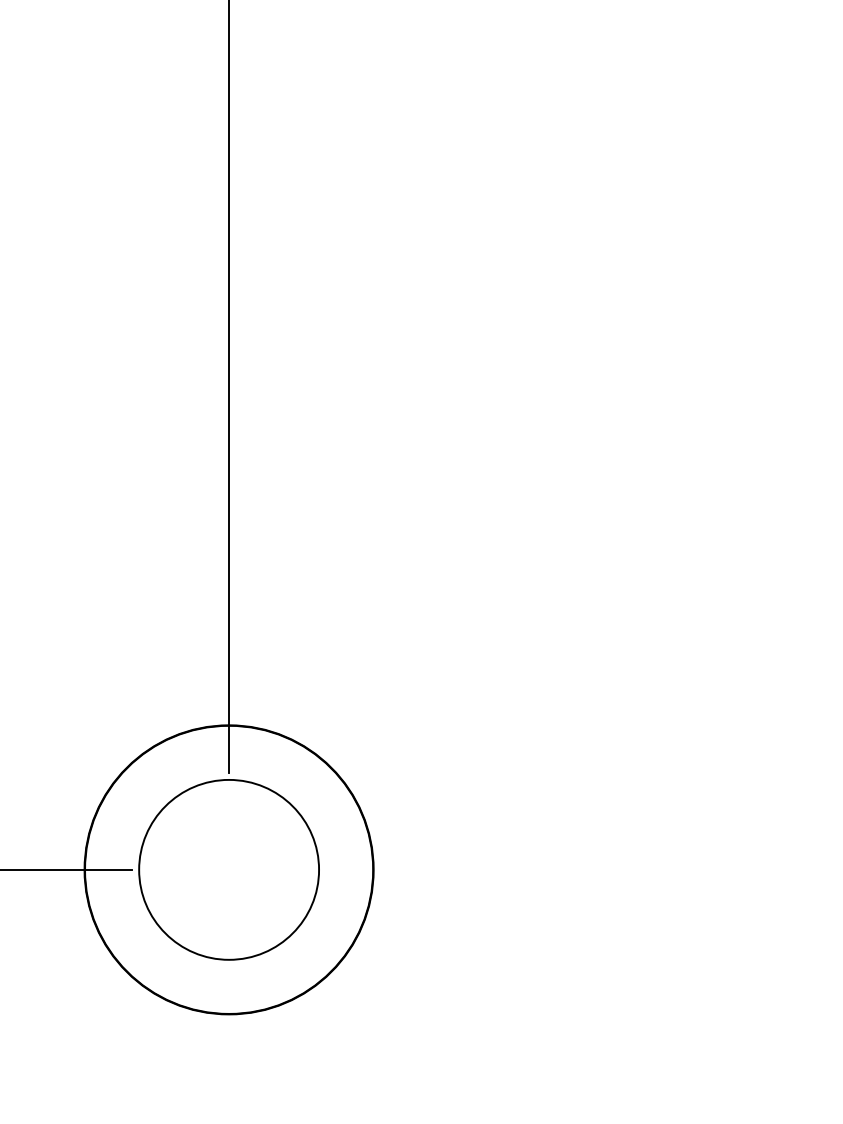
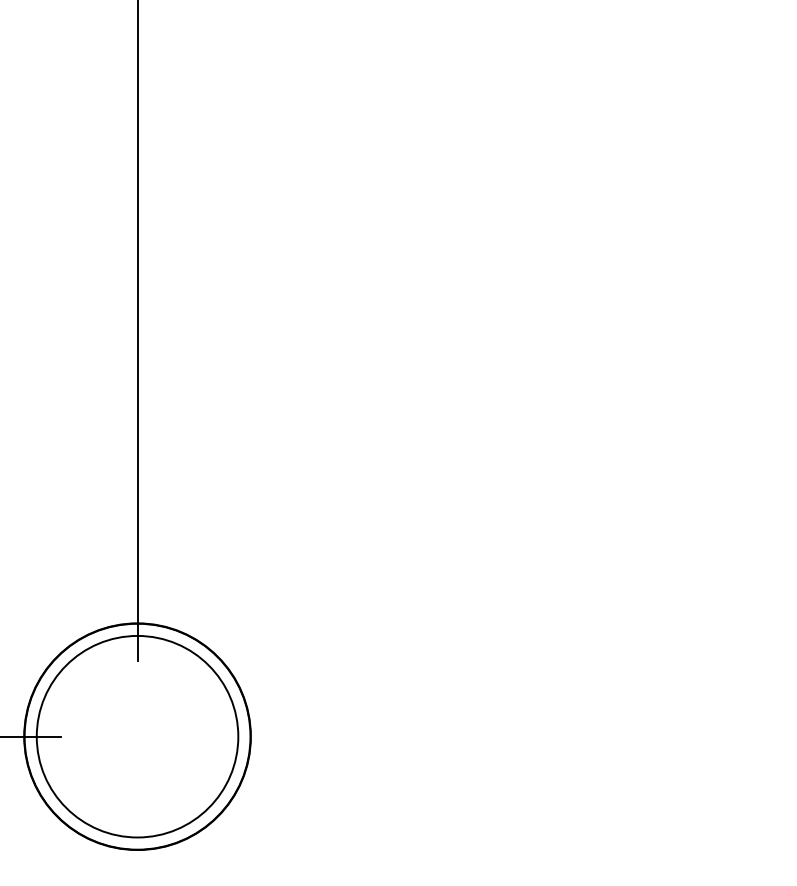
circle: (229, 869) -> (137, 736), size x1.43

